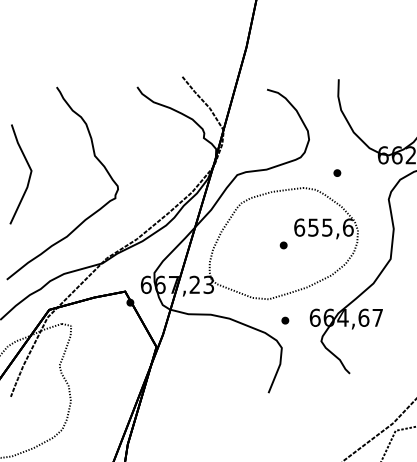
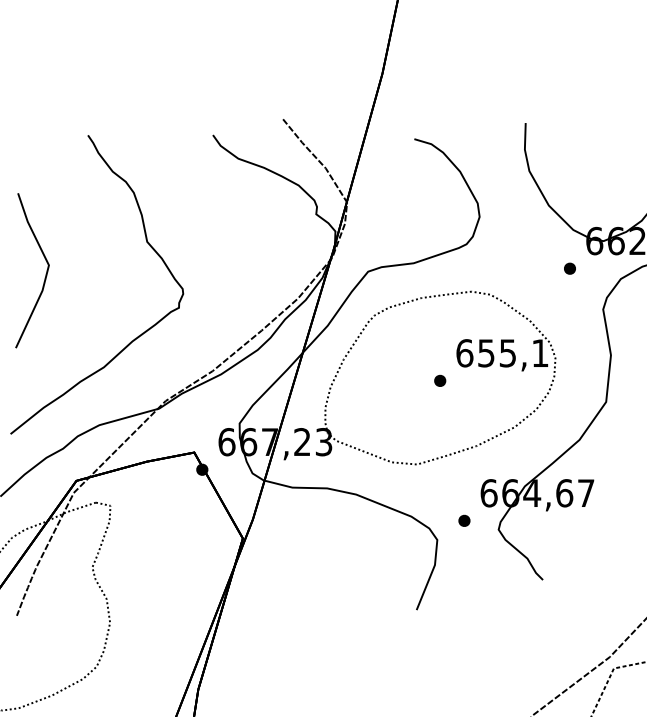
part: (337, 172) -> (570, 267), moved
text: (348, 227) -> (540, 353), 655,6 -> 655,1
part: (285, 320) -> (464, 520), moved

